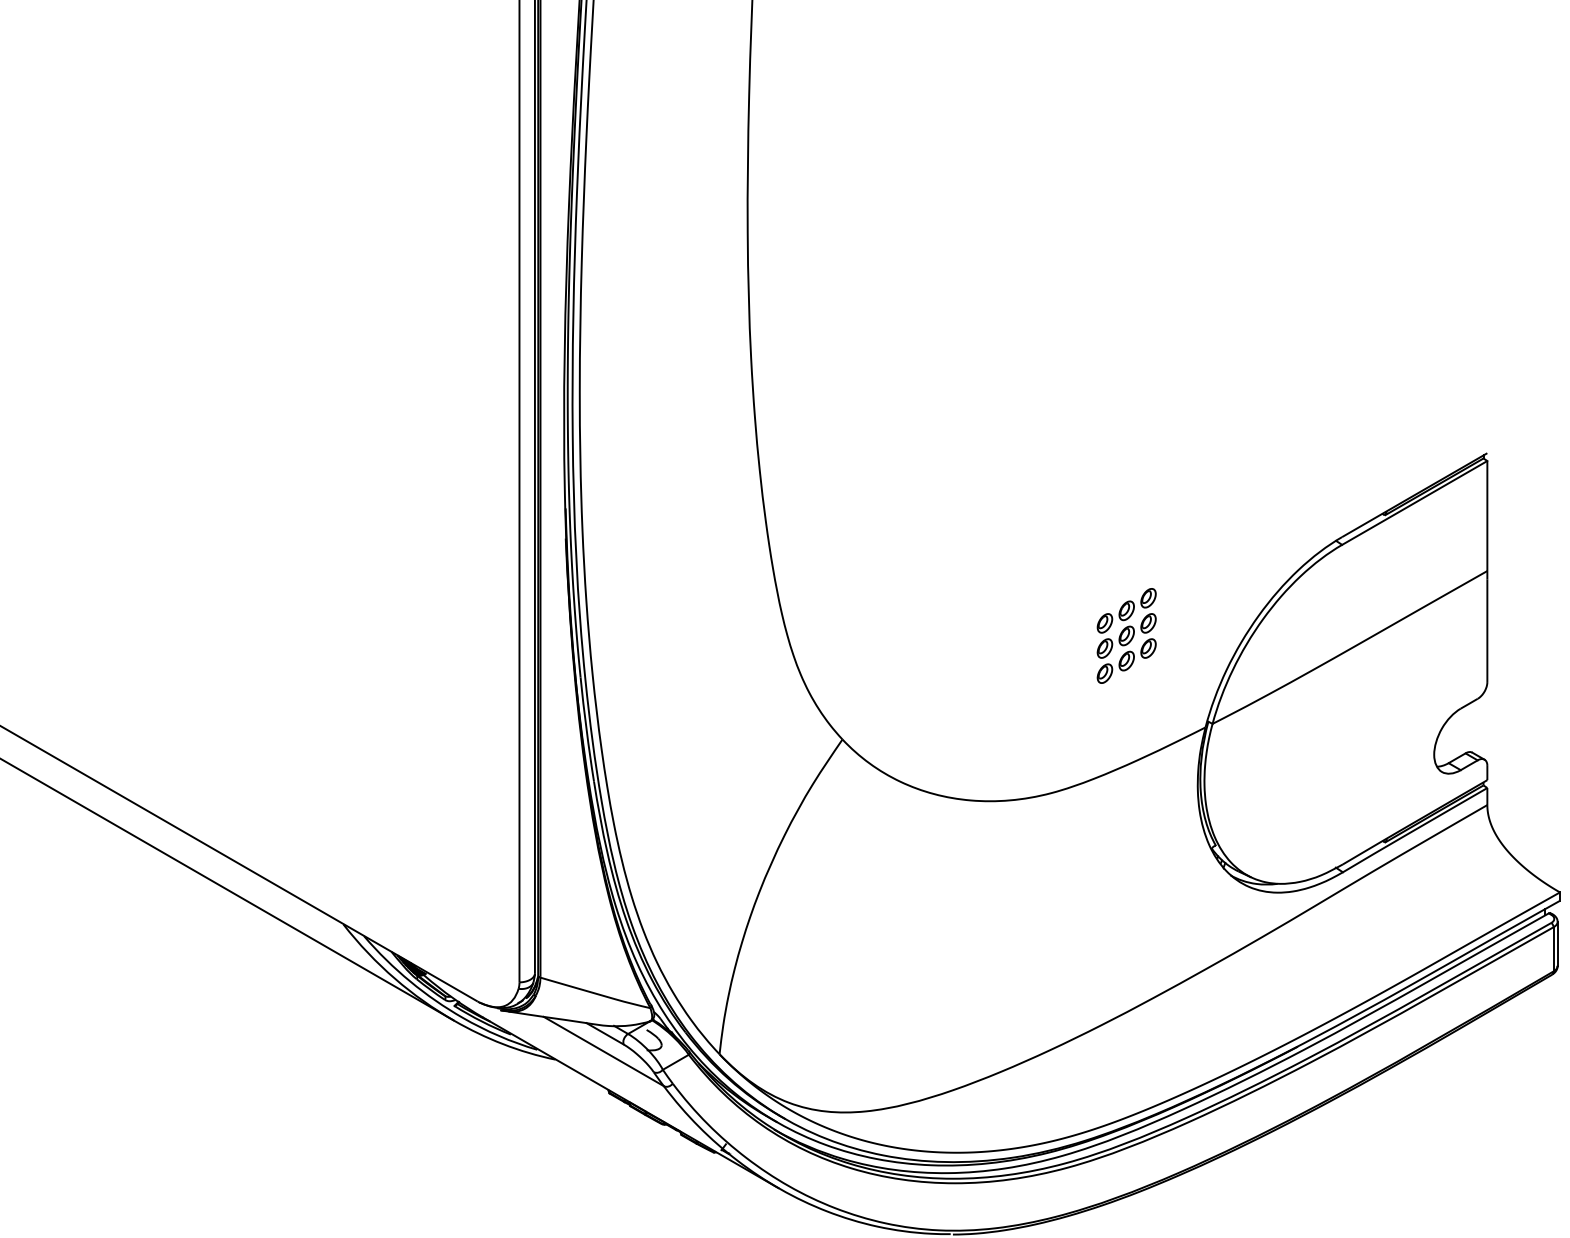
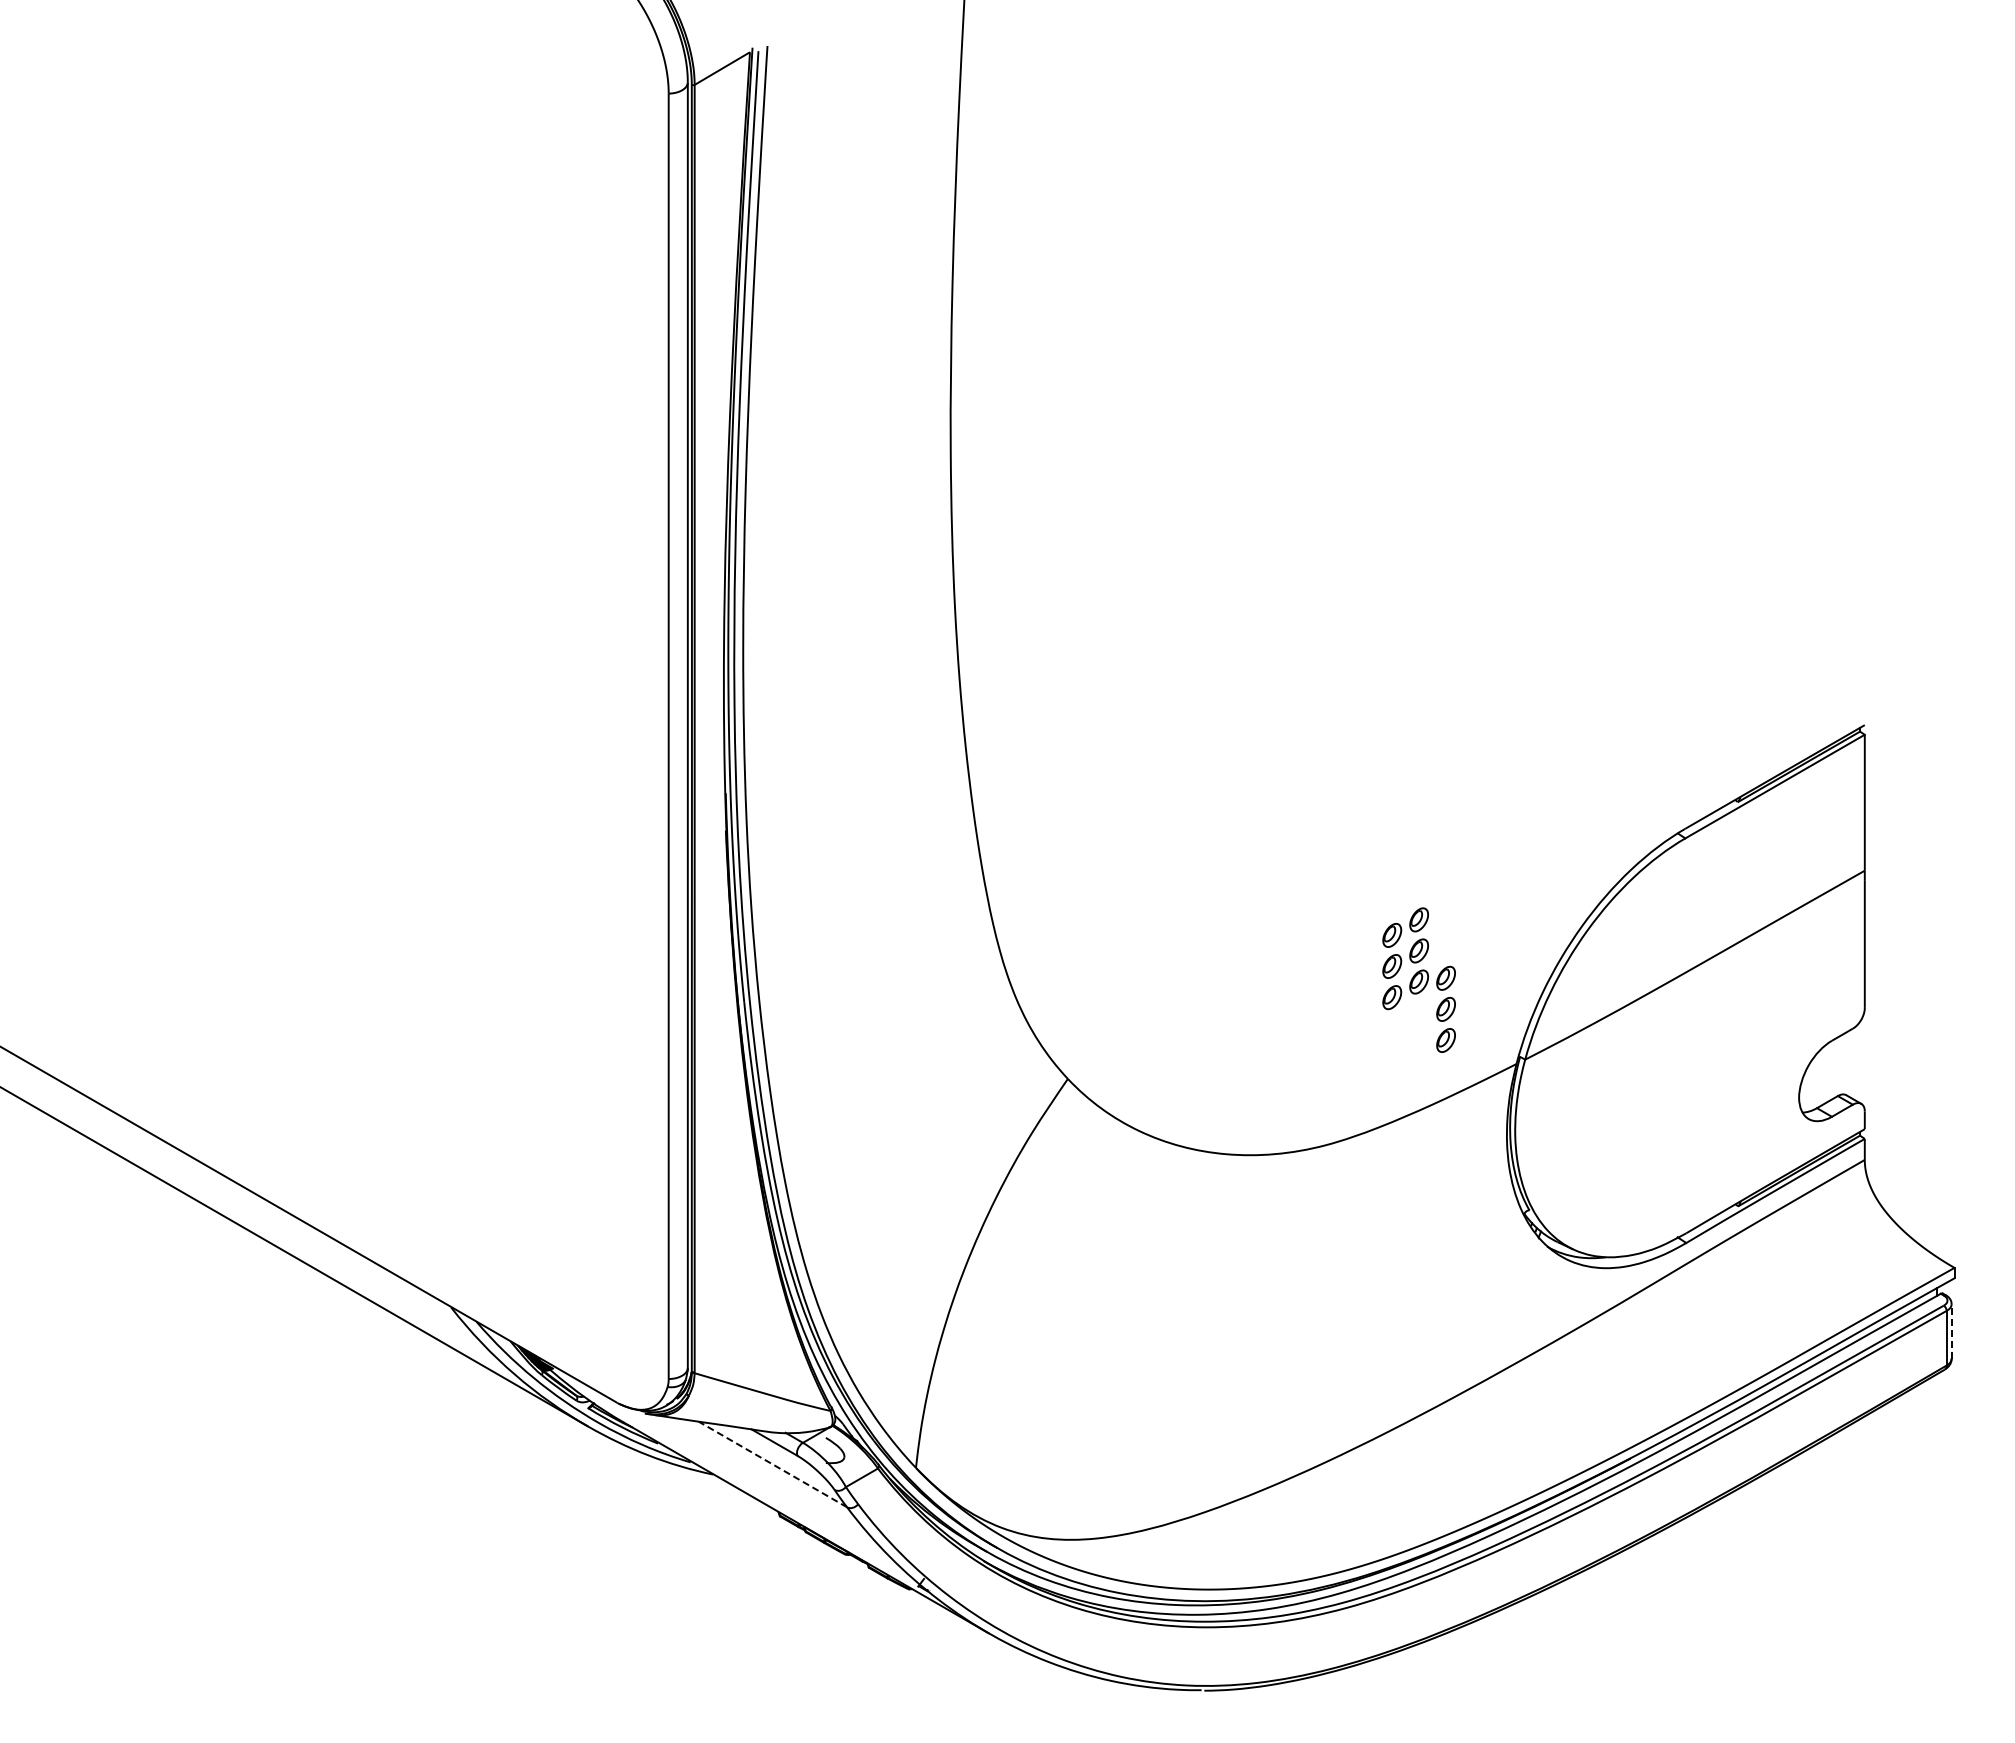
part: (1148, 622) -> (1445, 1008), moved
line: (1557, 943) -> (1951, 1330), solid -> dashed
line: (603, 1051) -> (772, 1464), solid -> dashed

